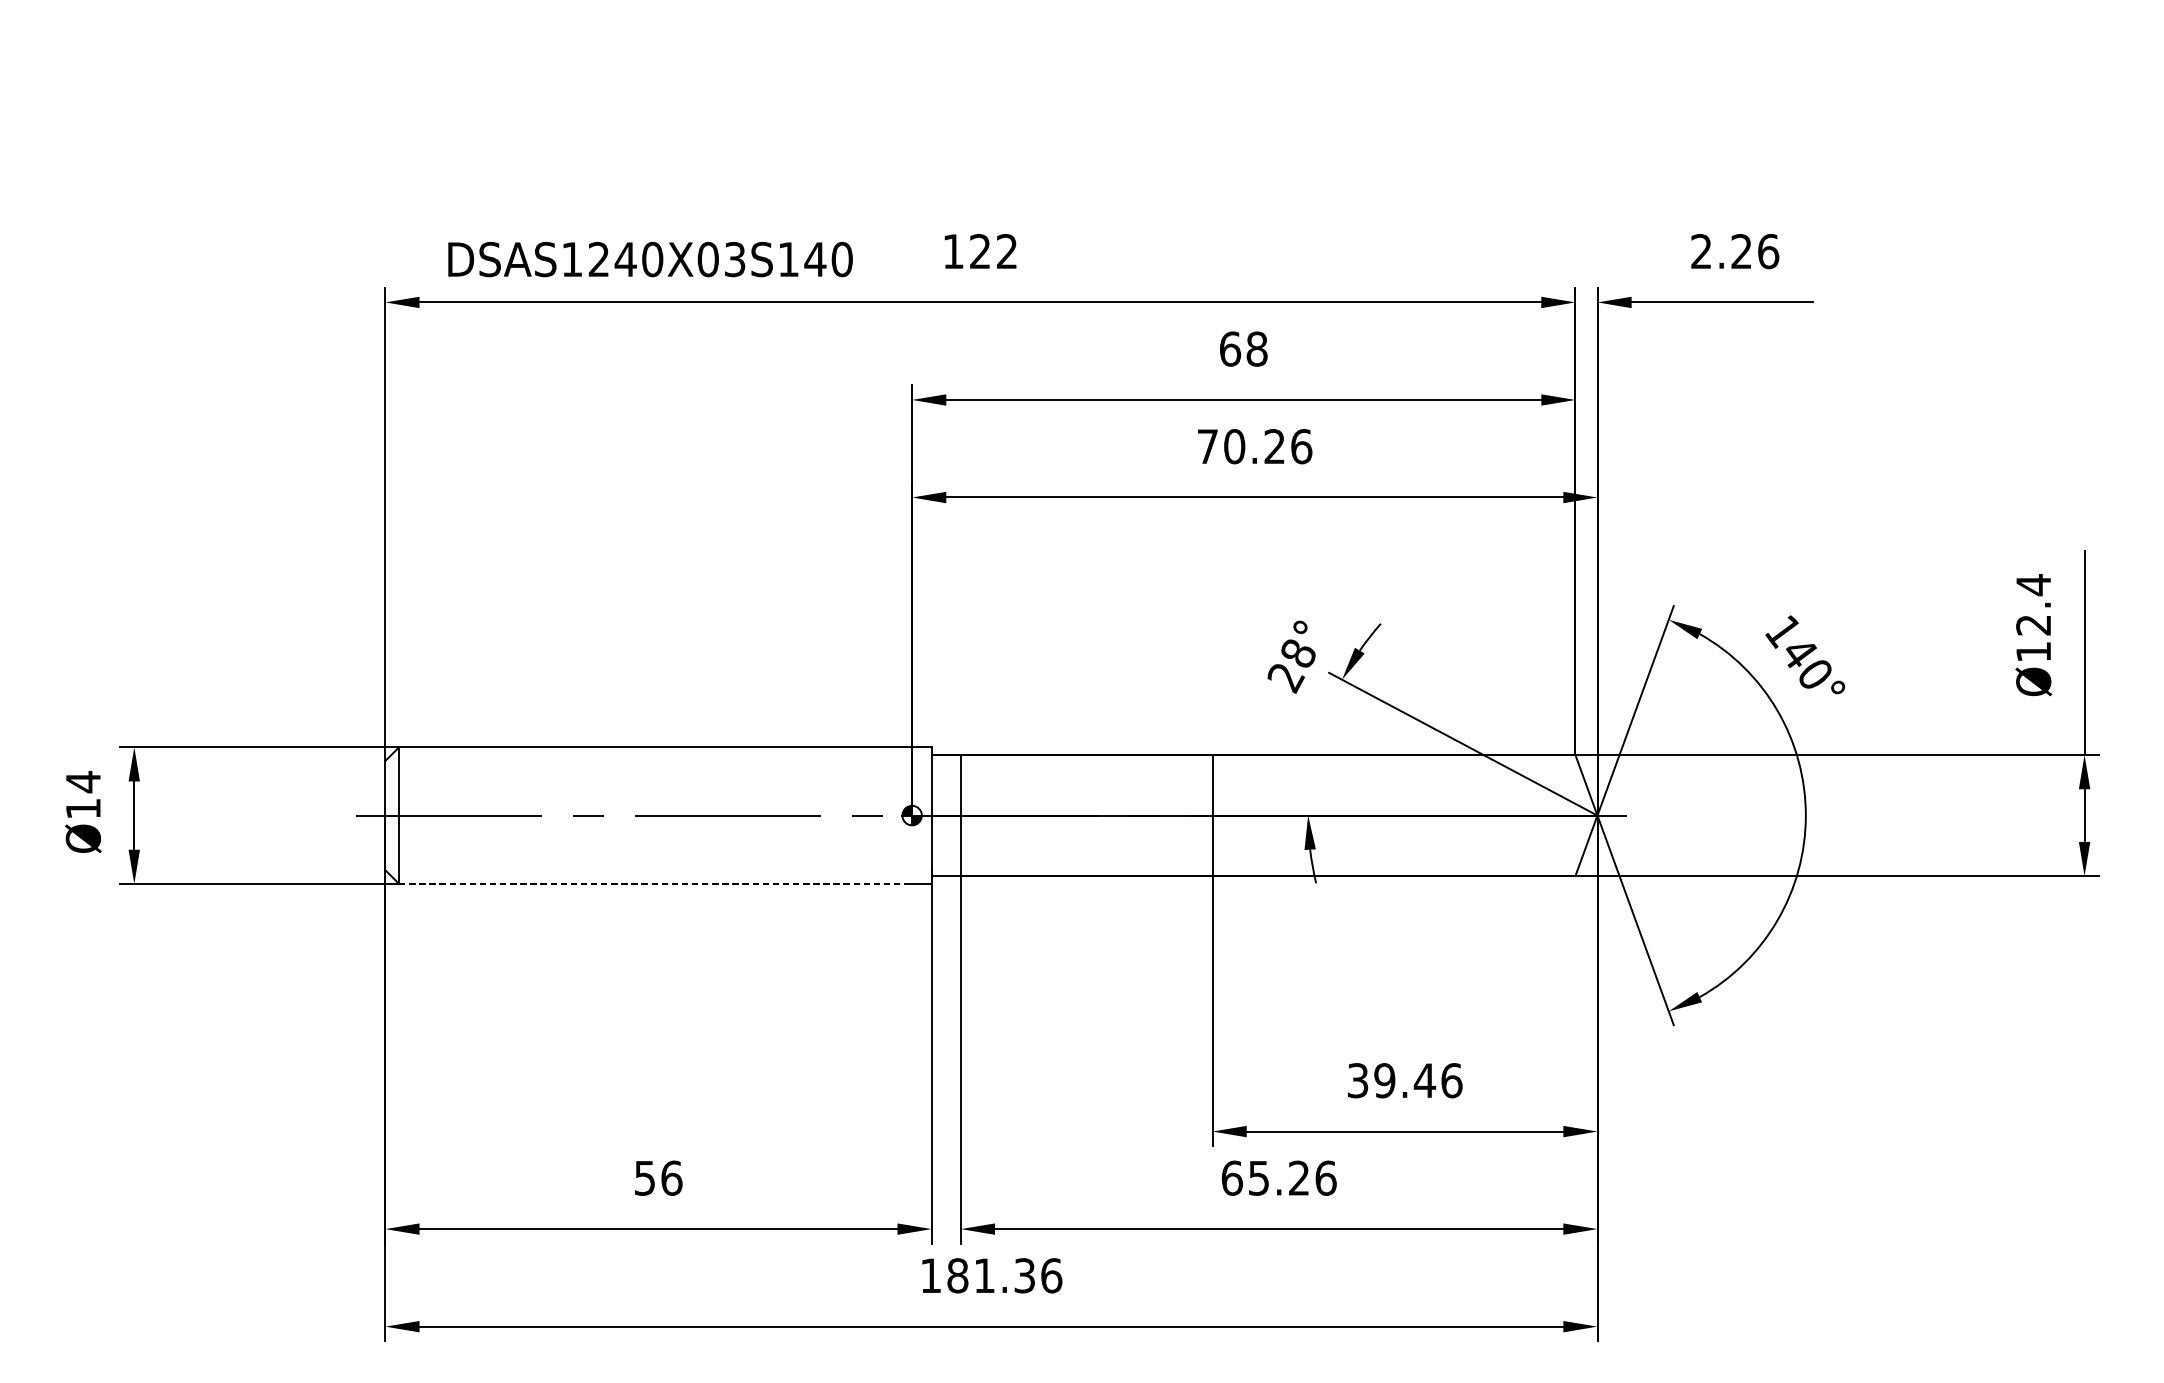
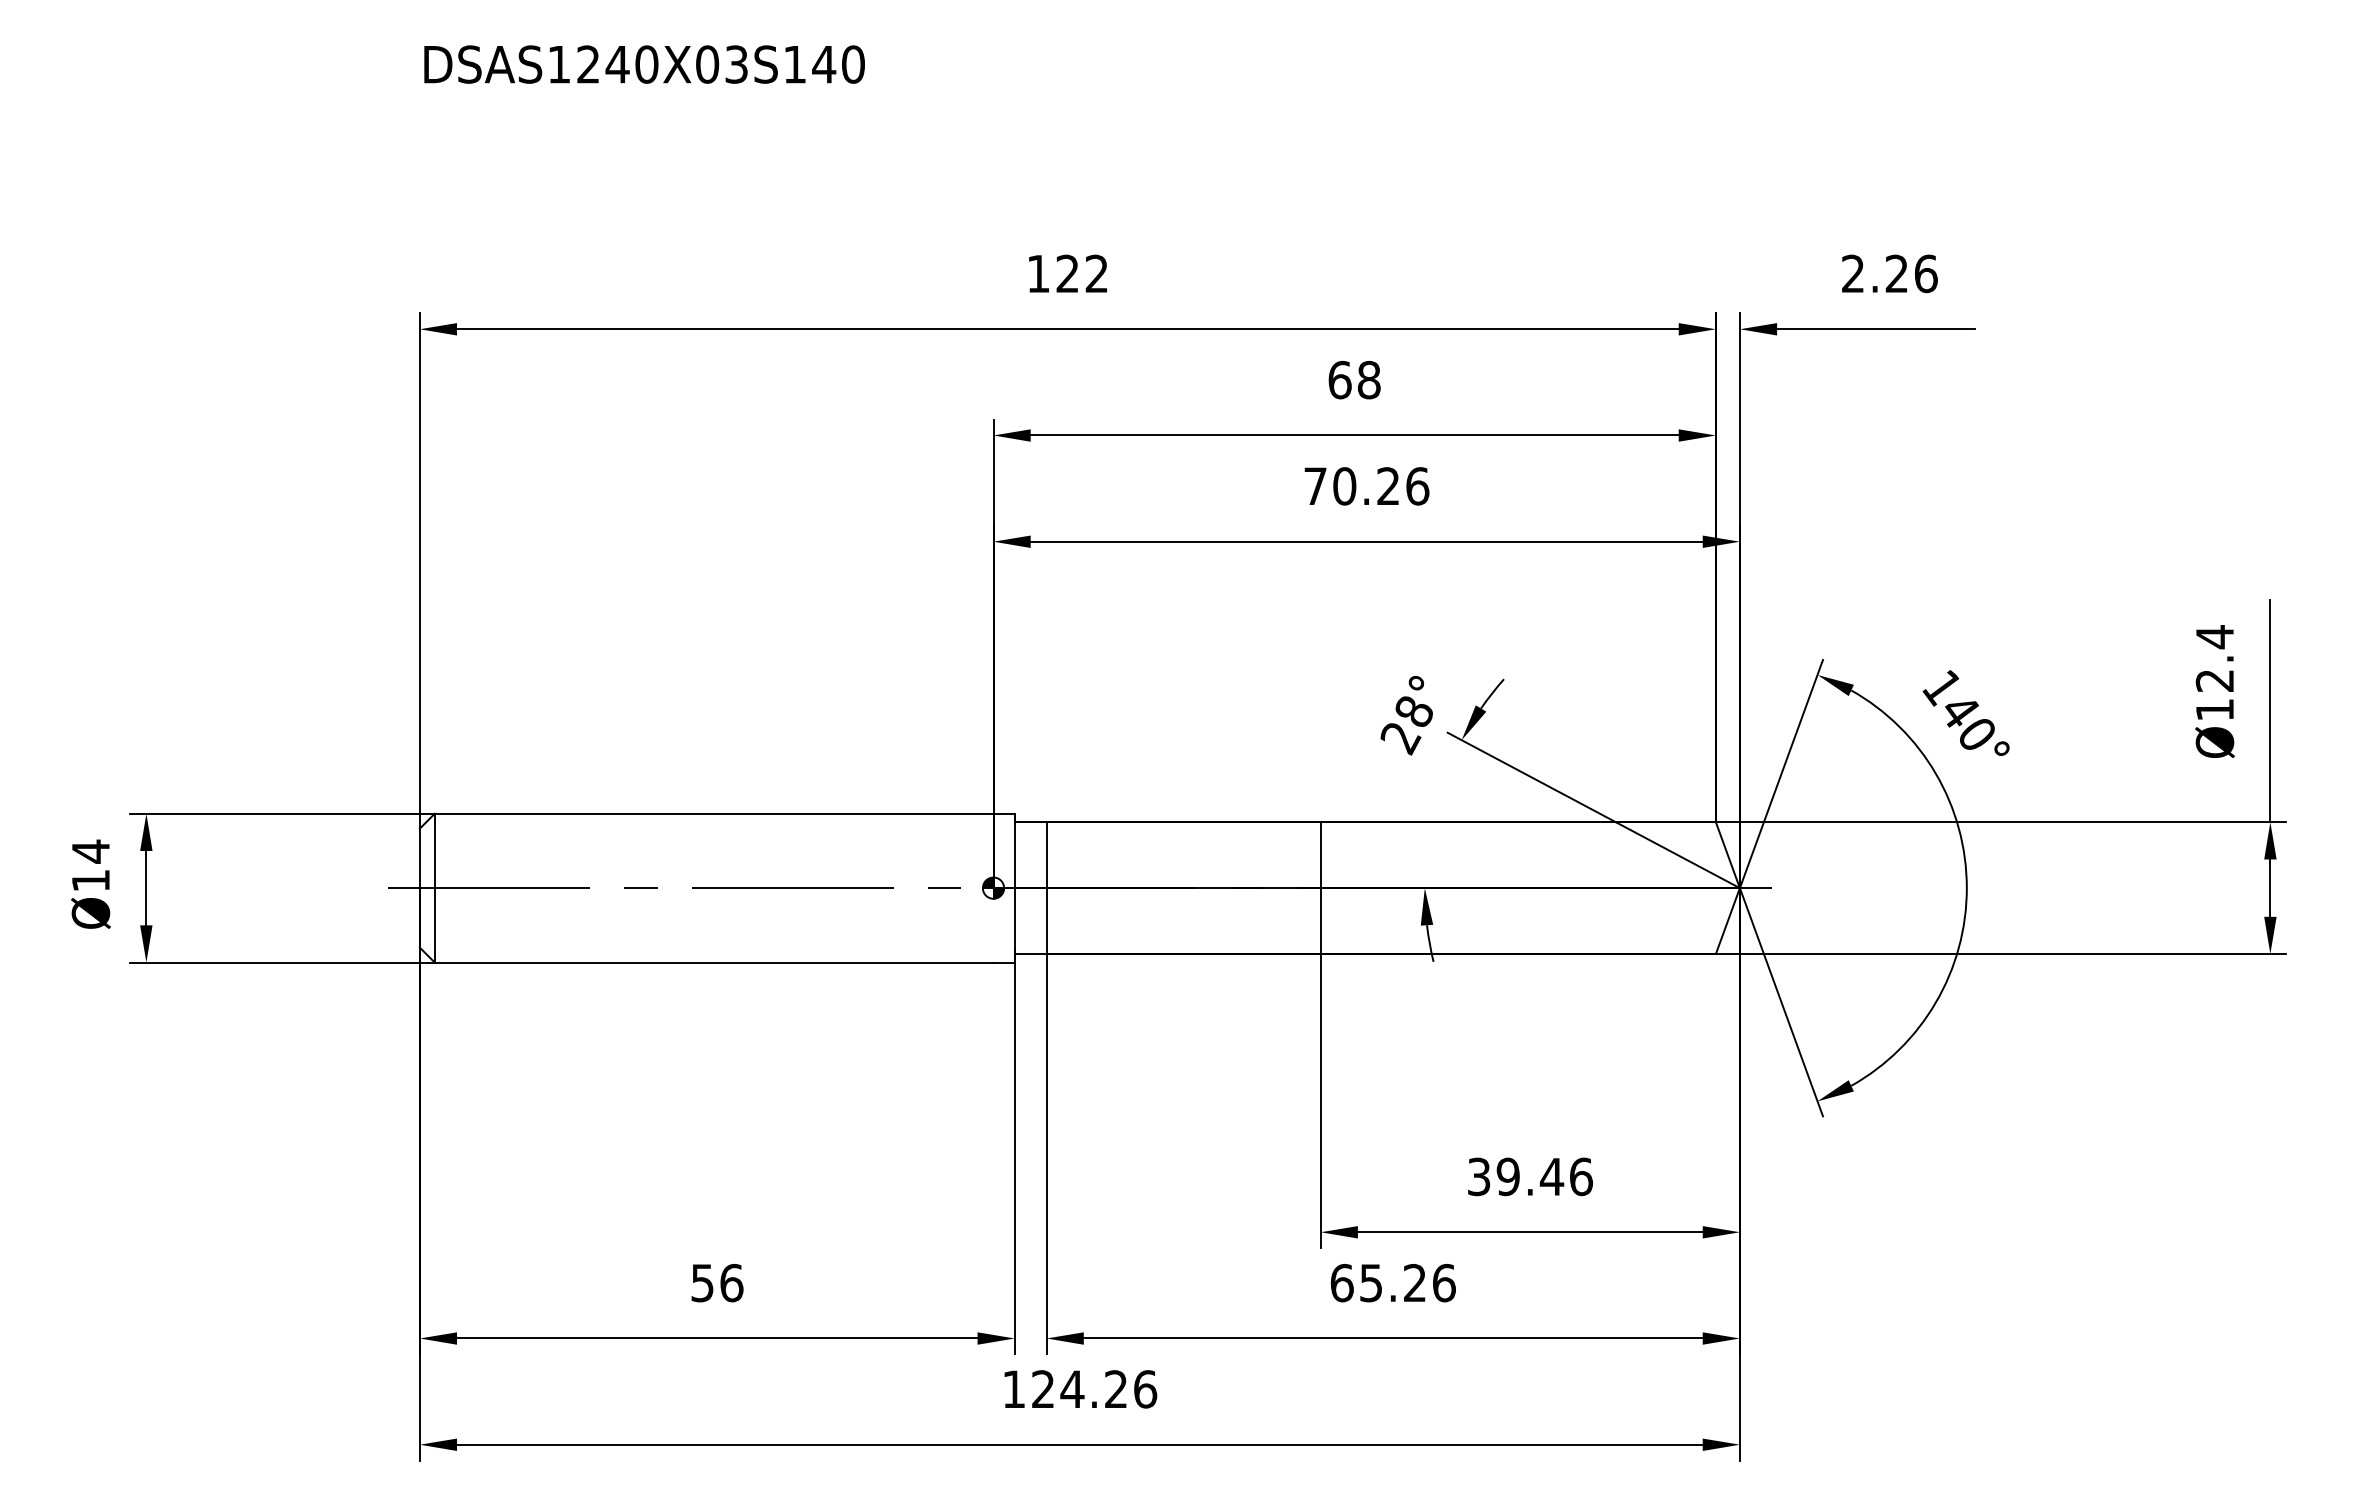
text: (650, 259) -> (644, 64), moved
line: (655, 883) -> (714, 962), dashed -> solid
text: (991, 1275) -> (1079, 1389), 181.36 -> 124.26

